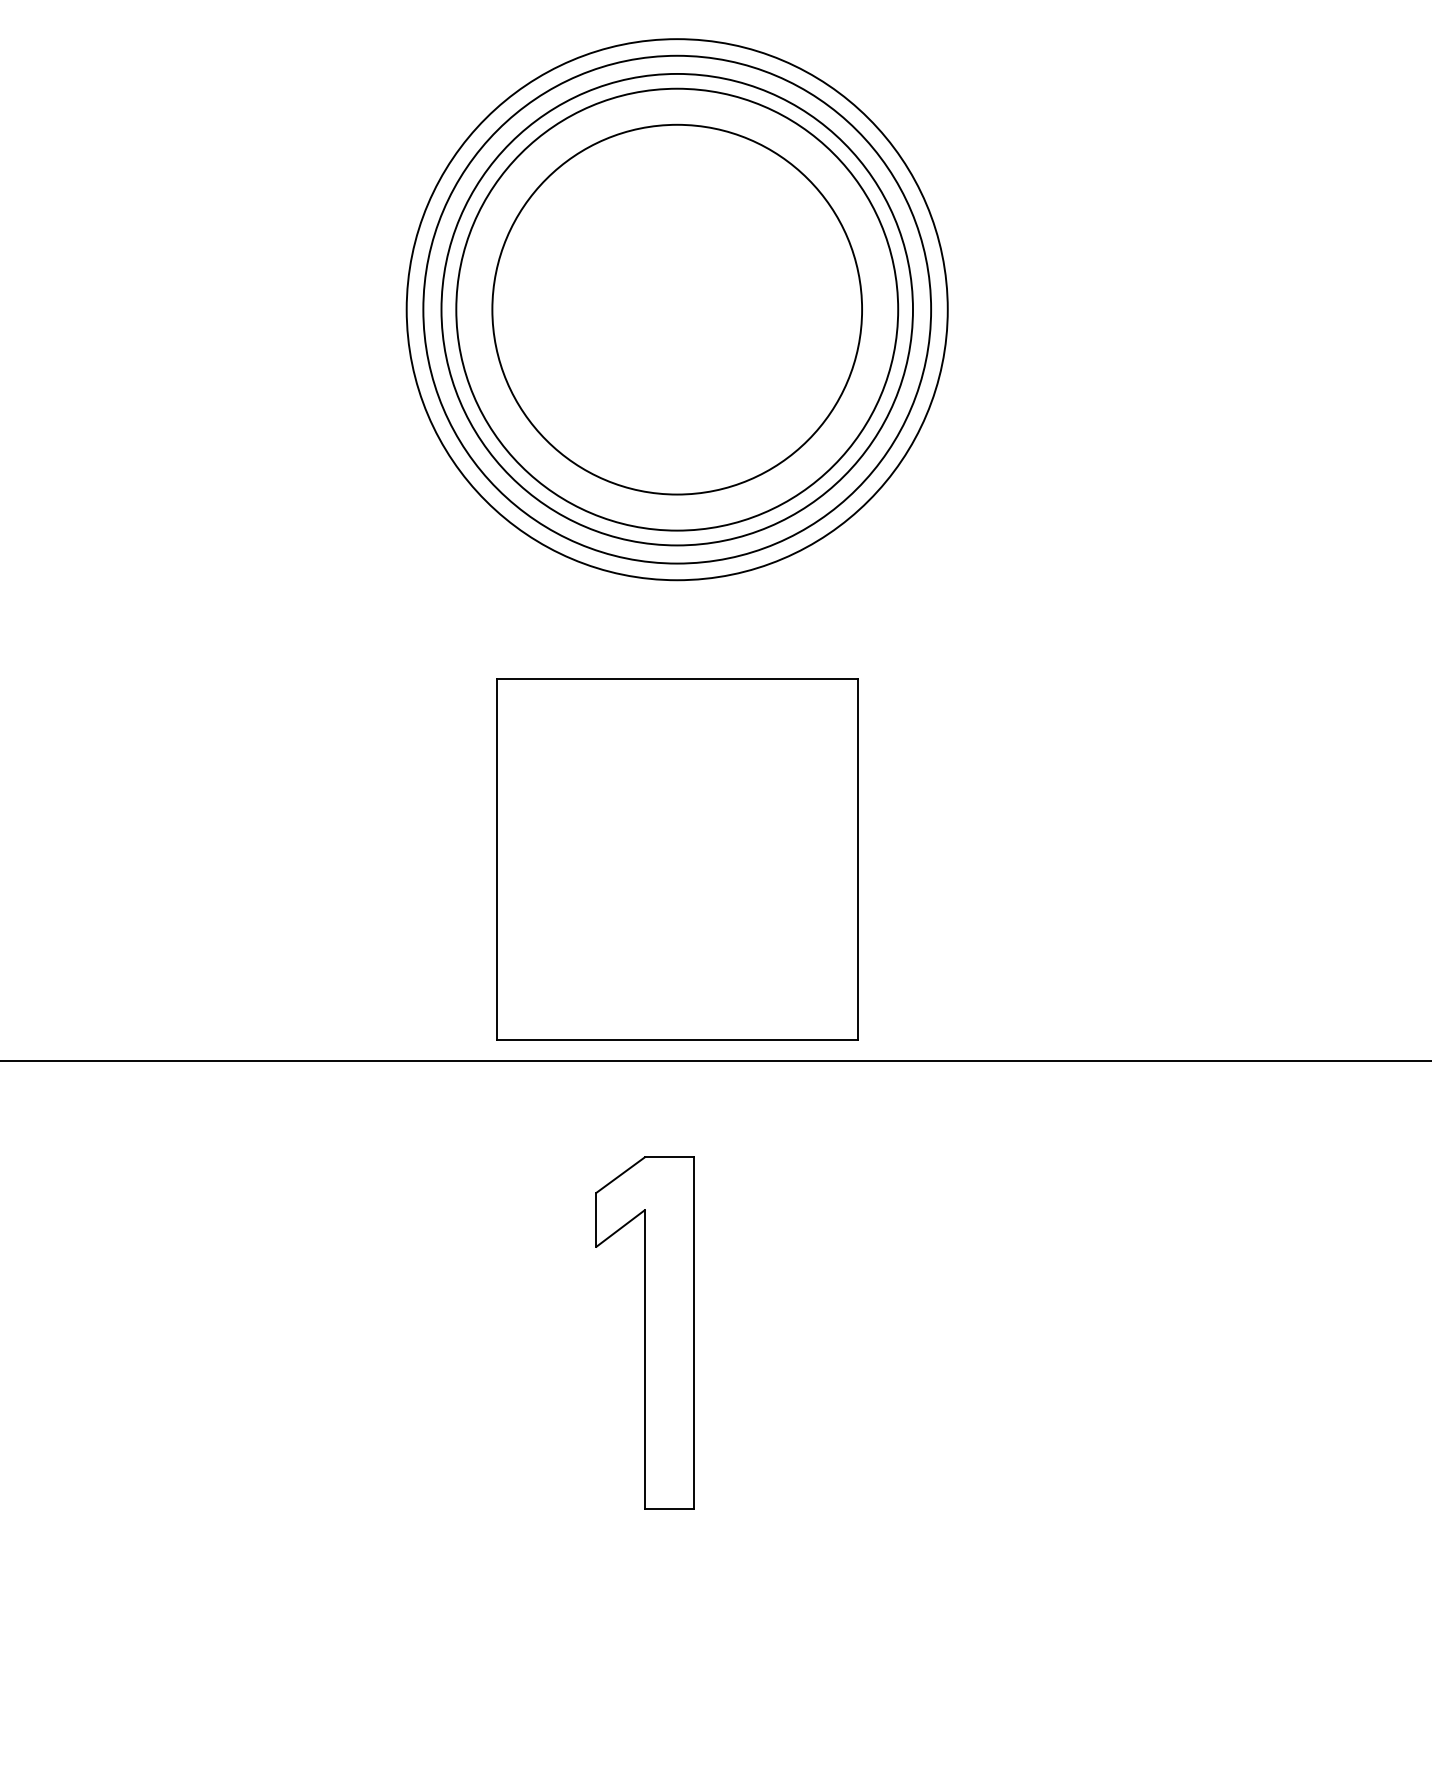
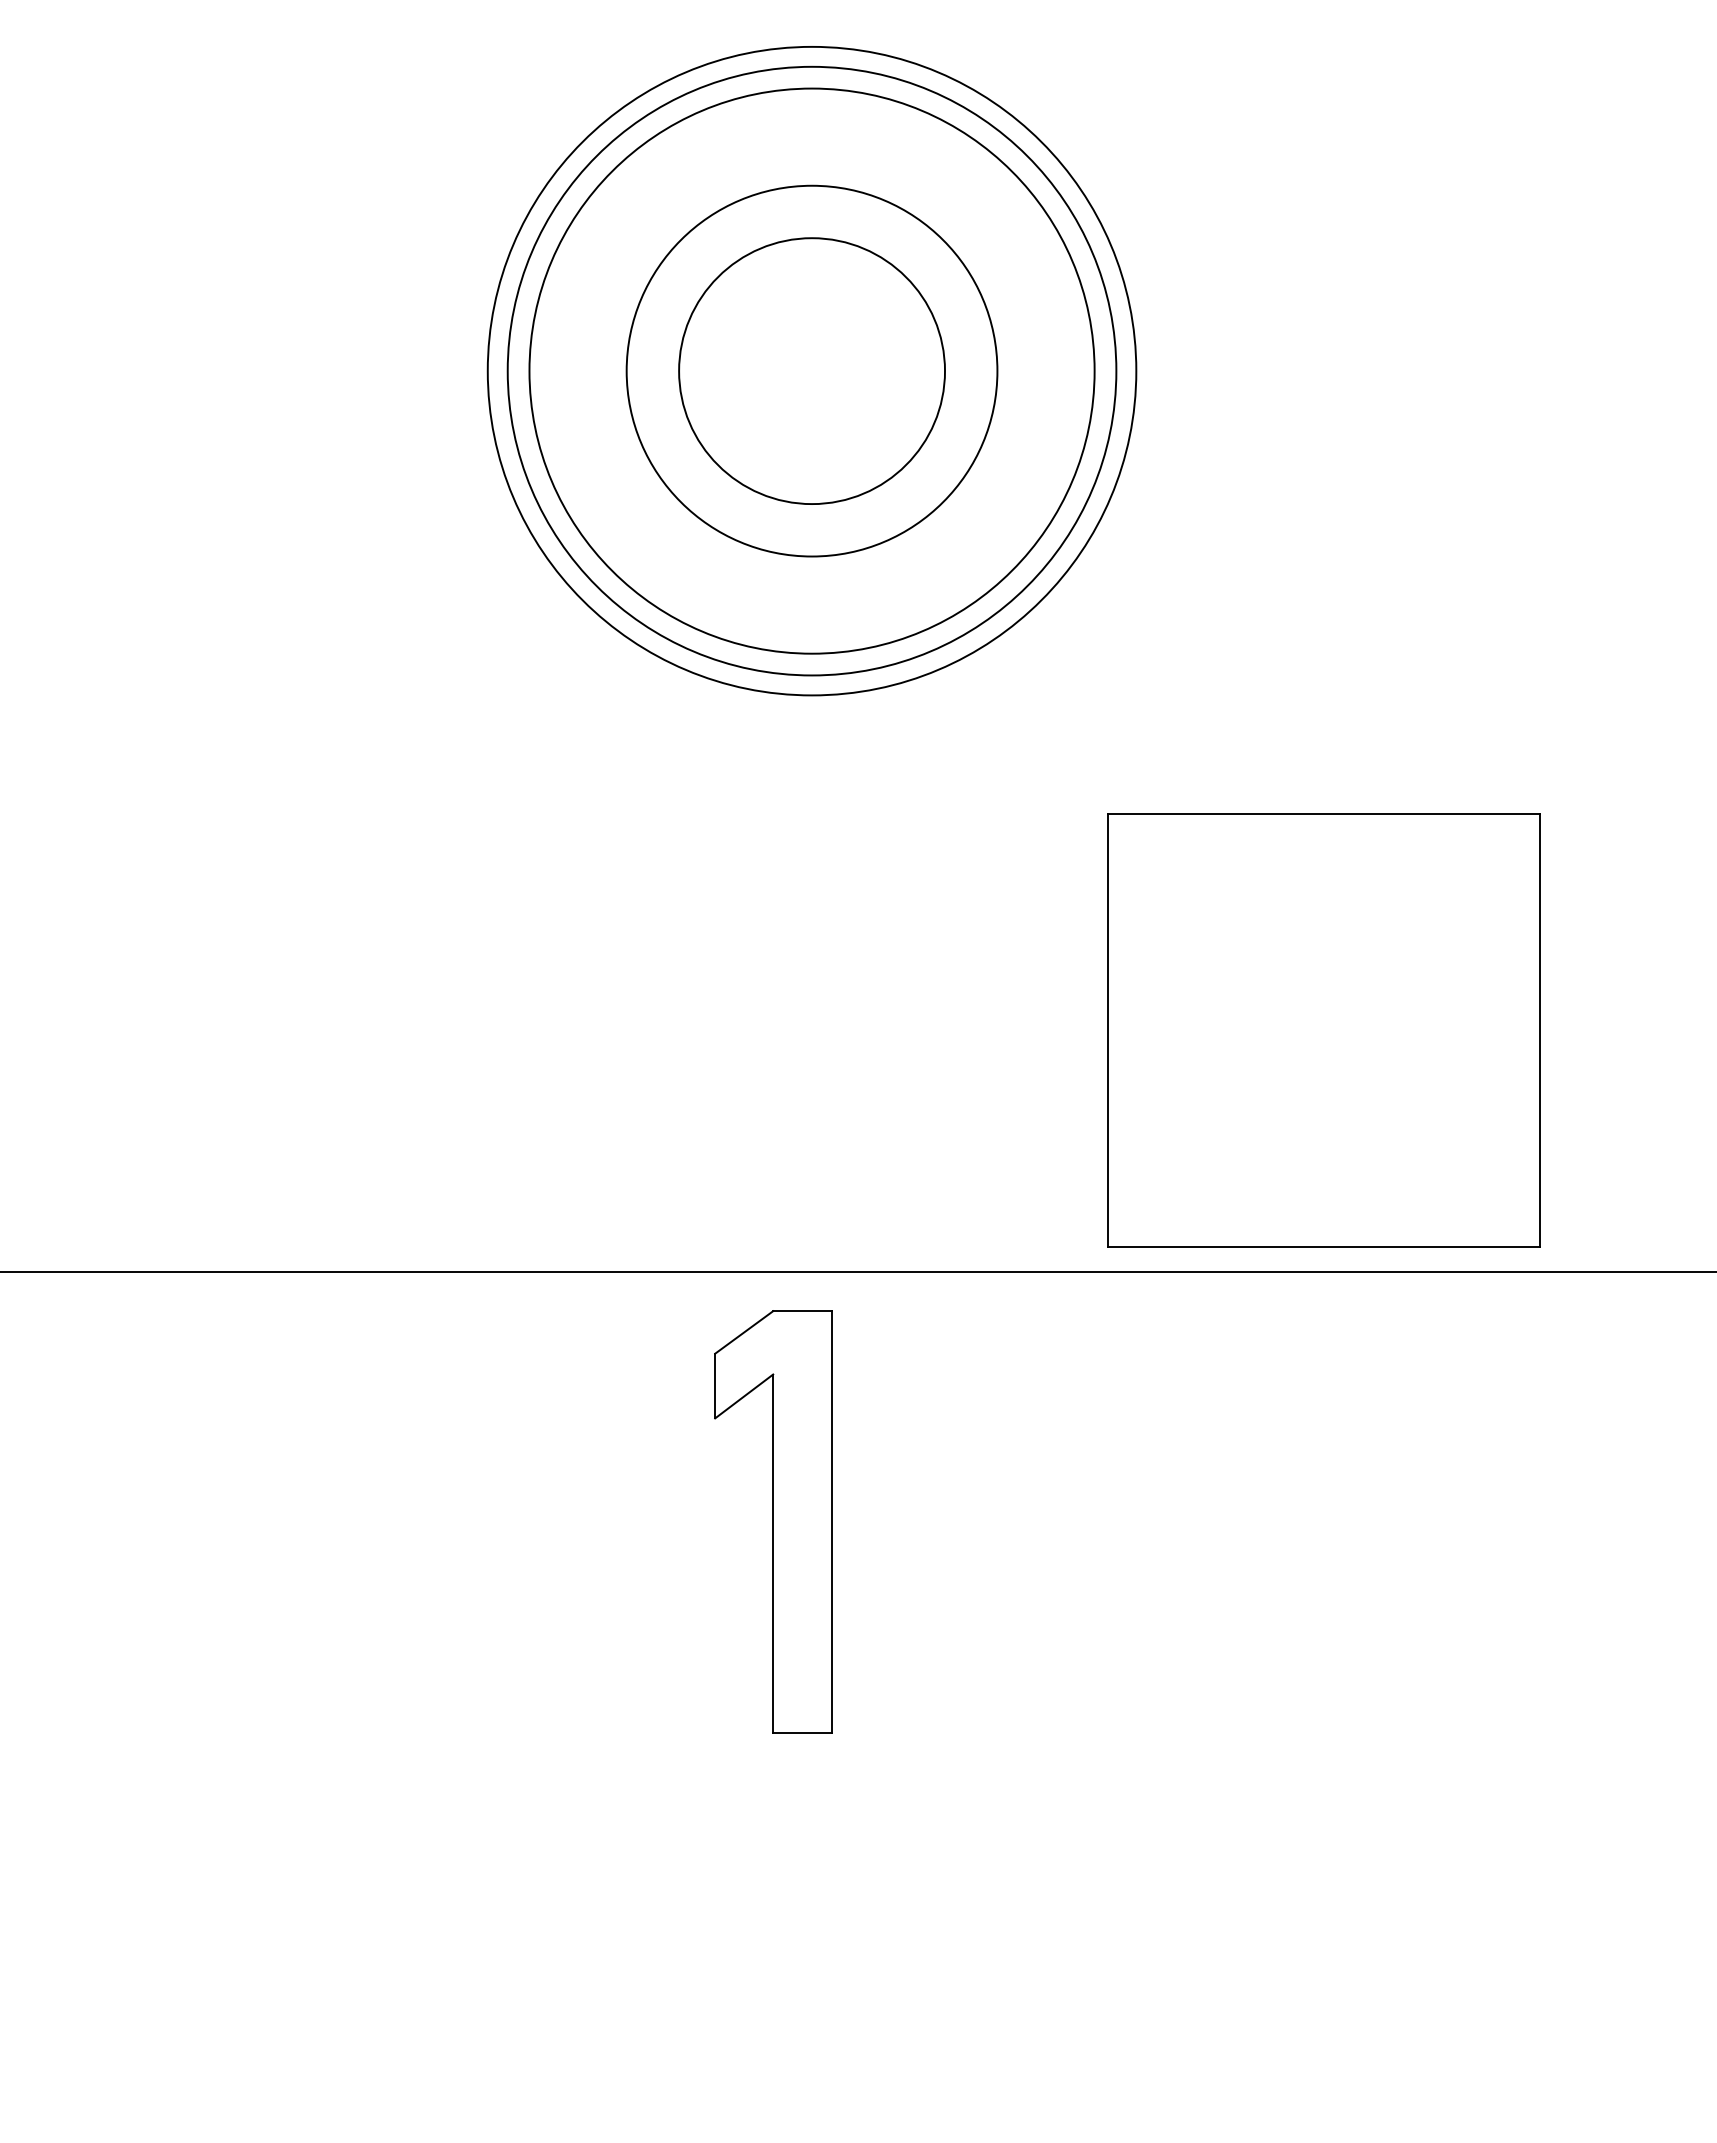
circle: (676, 309) -> (811, 370), size x0.6
circle: (676, 309) -> (811, 370), size x0.7
part: (676, 859) -> (1323, 1030), moved
part: (645, 1332) -> (773, 1521), moved

